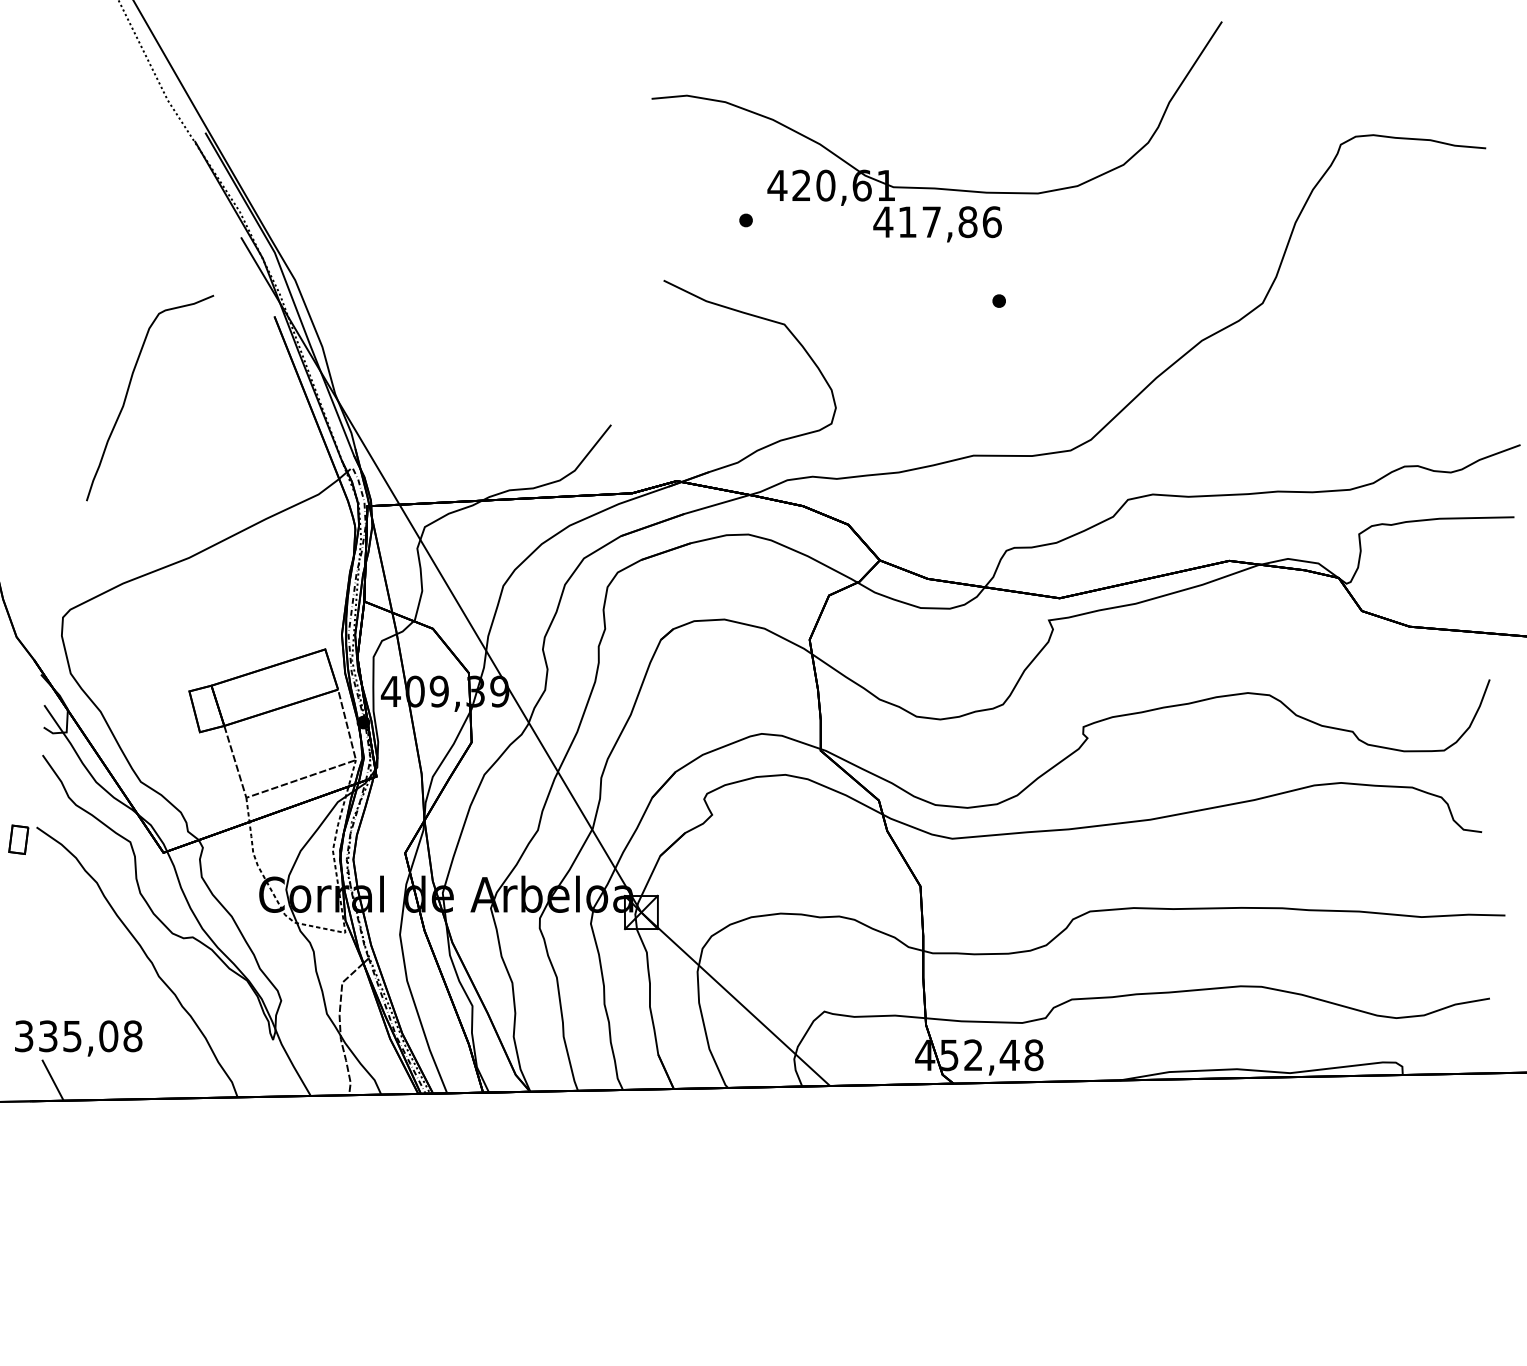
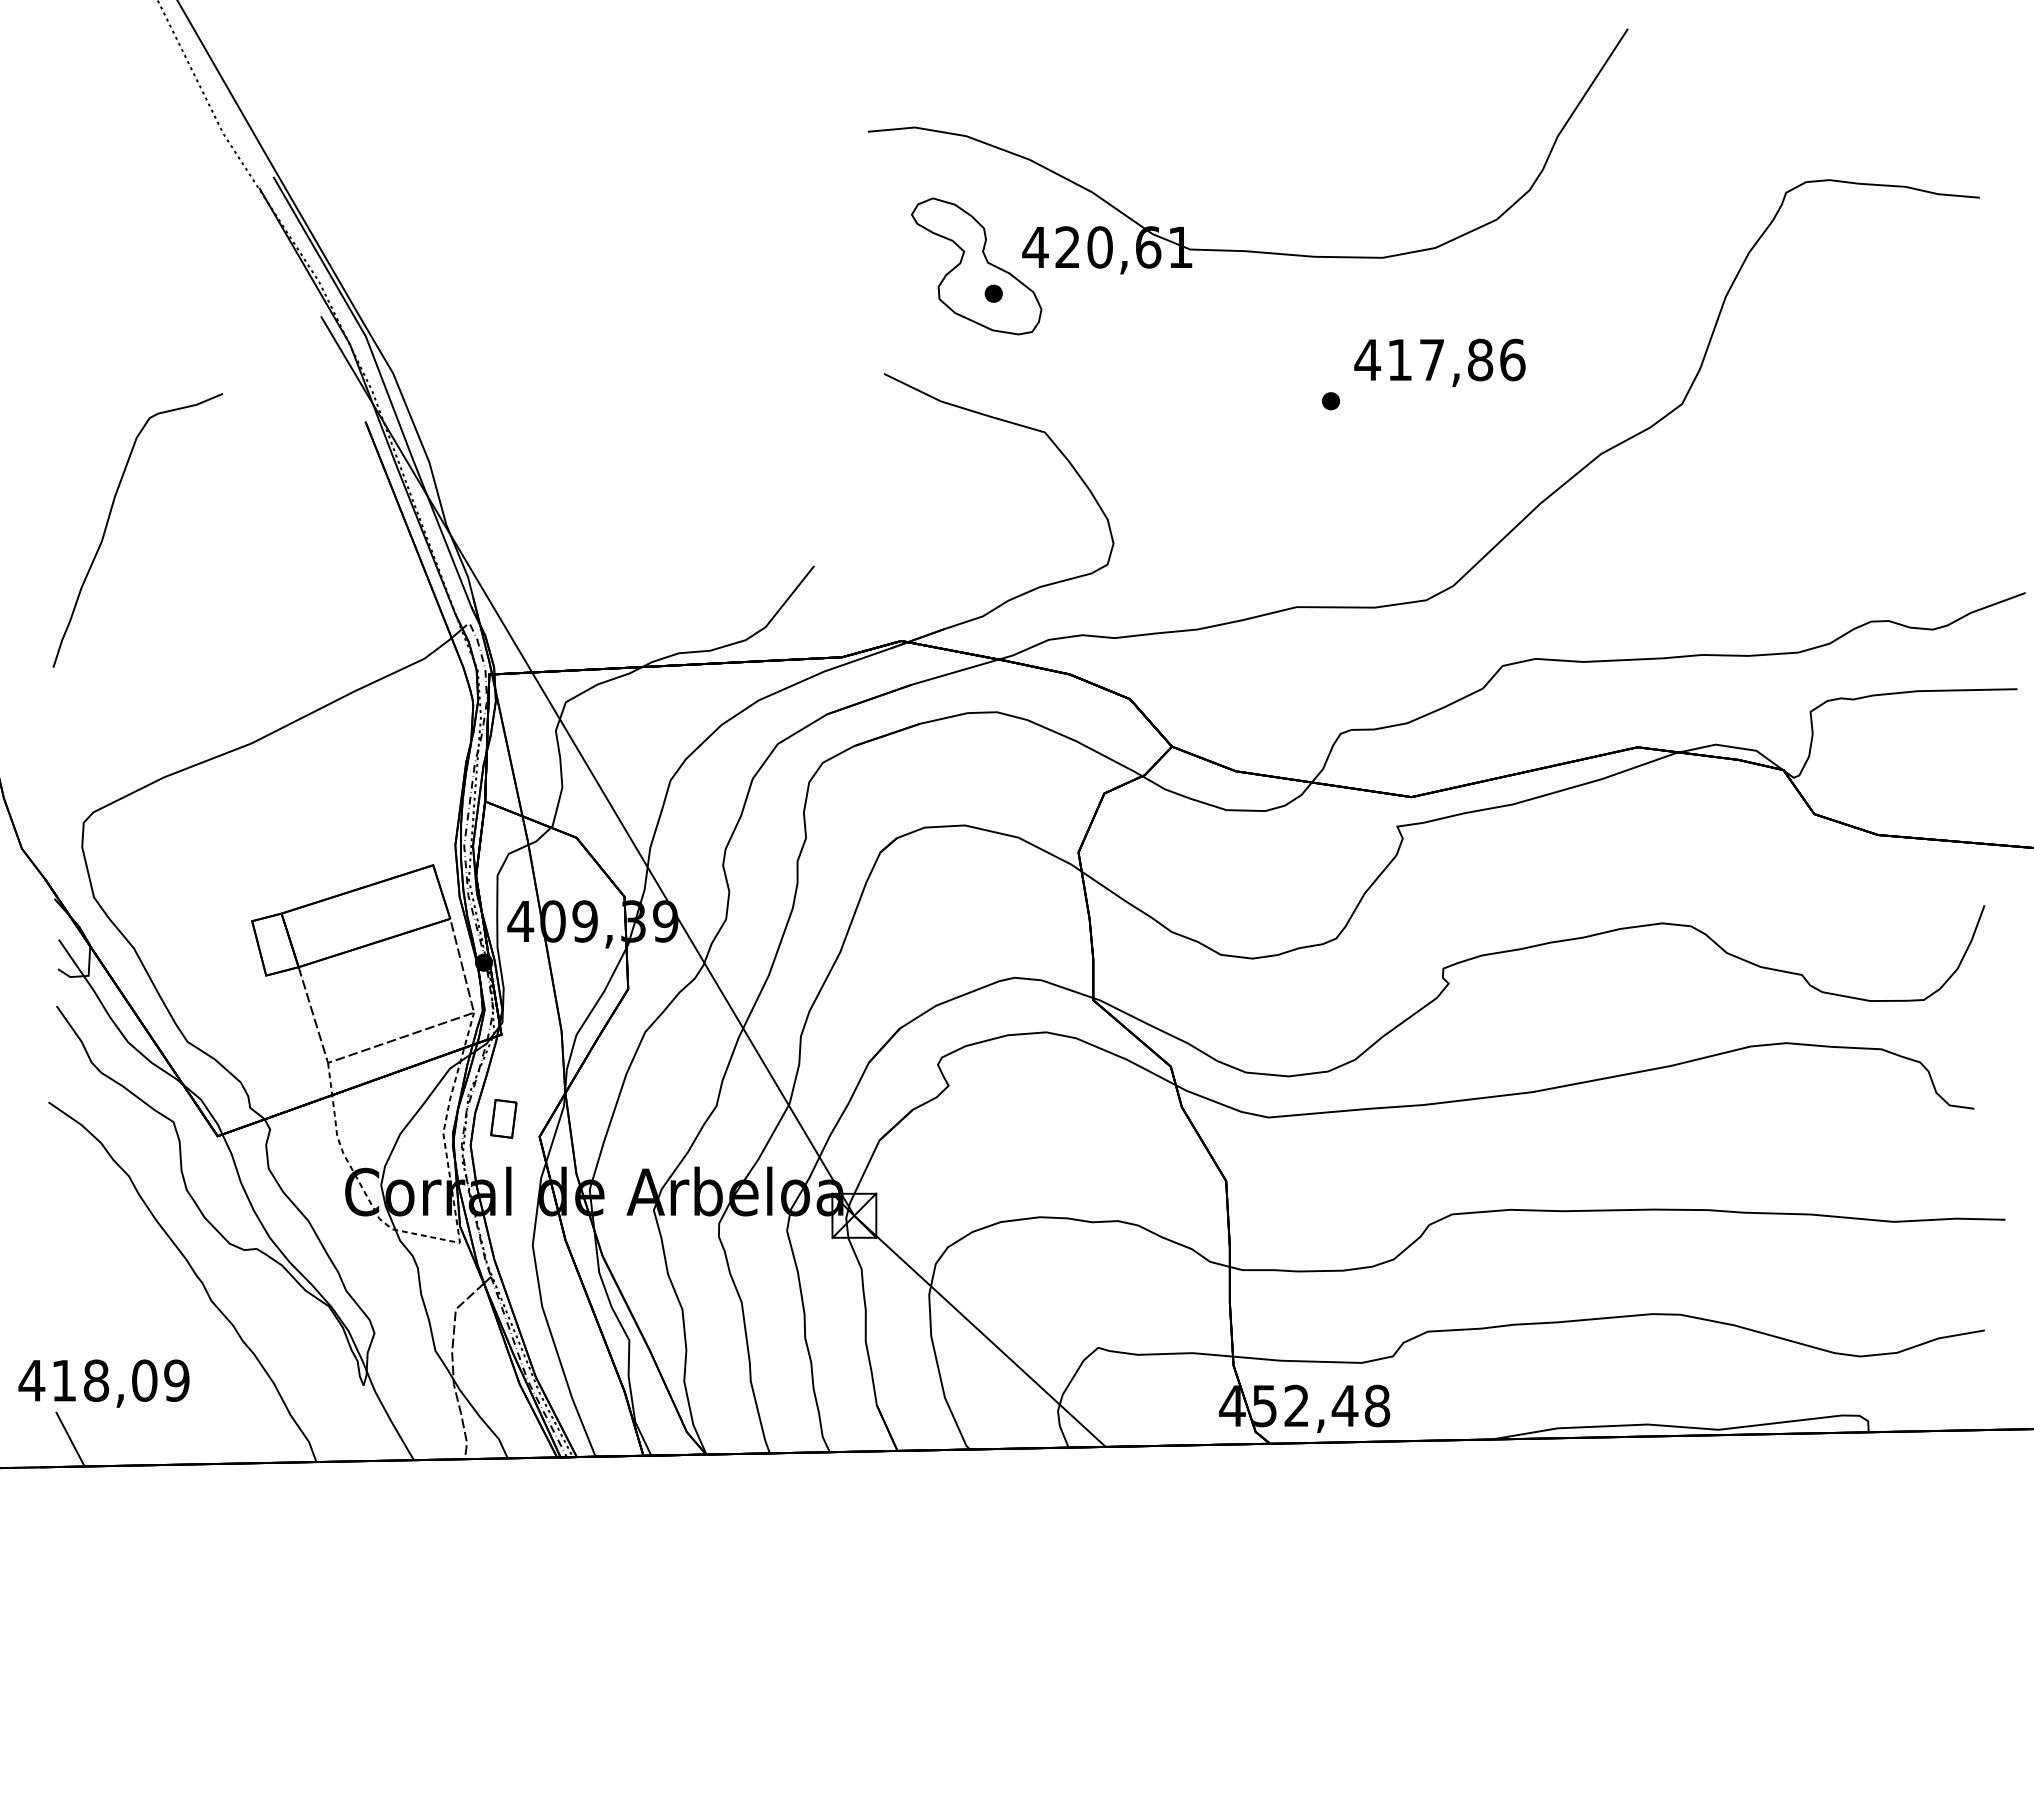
part: (733, 199) -> (976, 266), added
text: (937, 224) -> (1439, 362), moved
curve: (128, 392) -> (108, 523), moved
part: (18, 839) -> (503, 1118), moved
text: (77, 1036) -> (103, 1380), 335,08 -> 418,09

